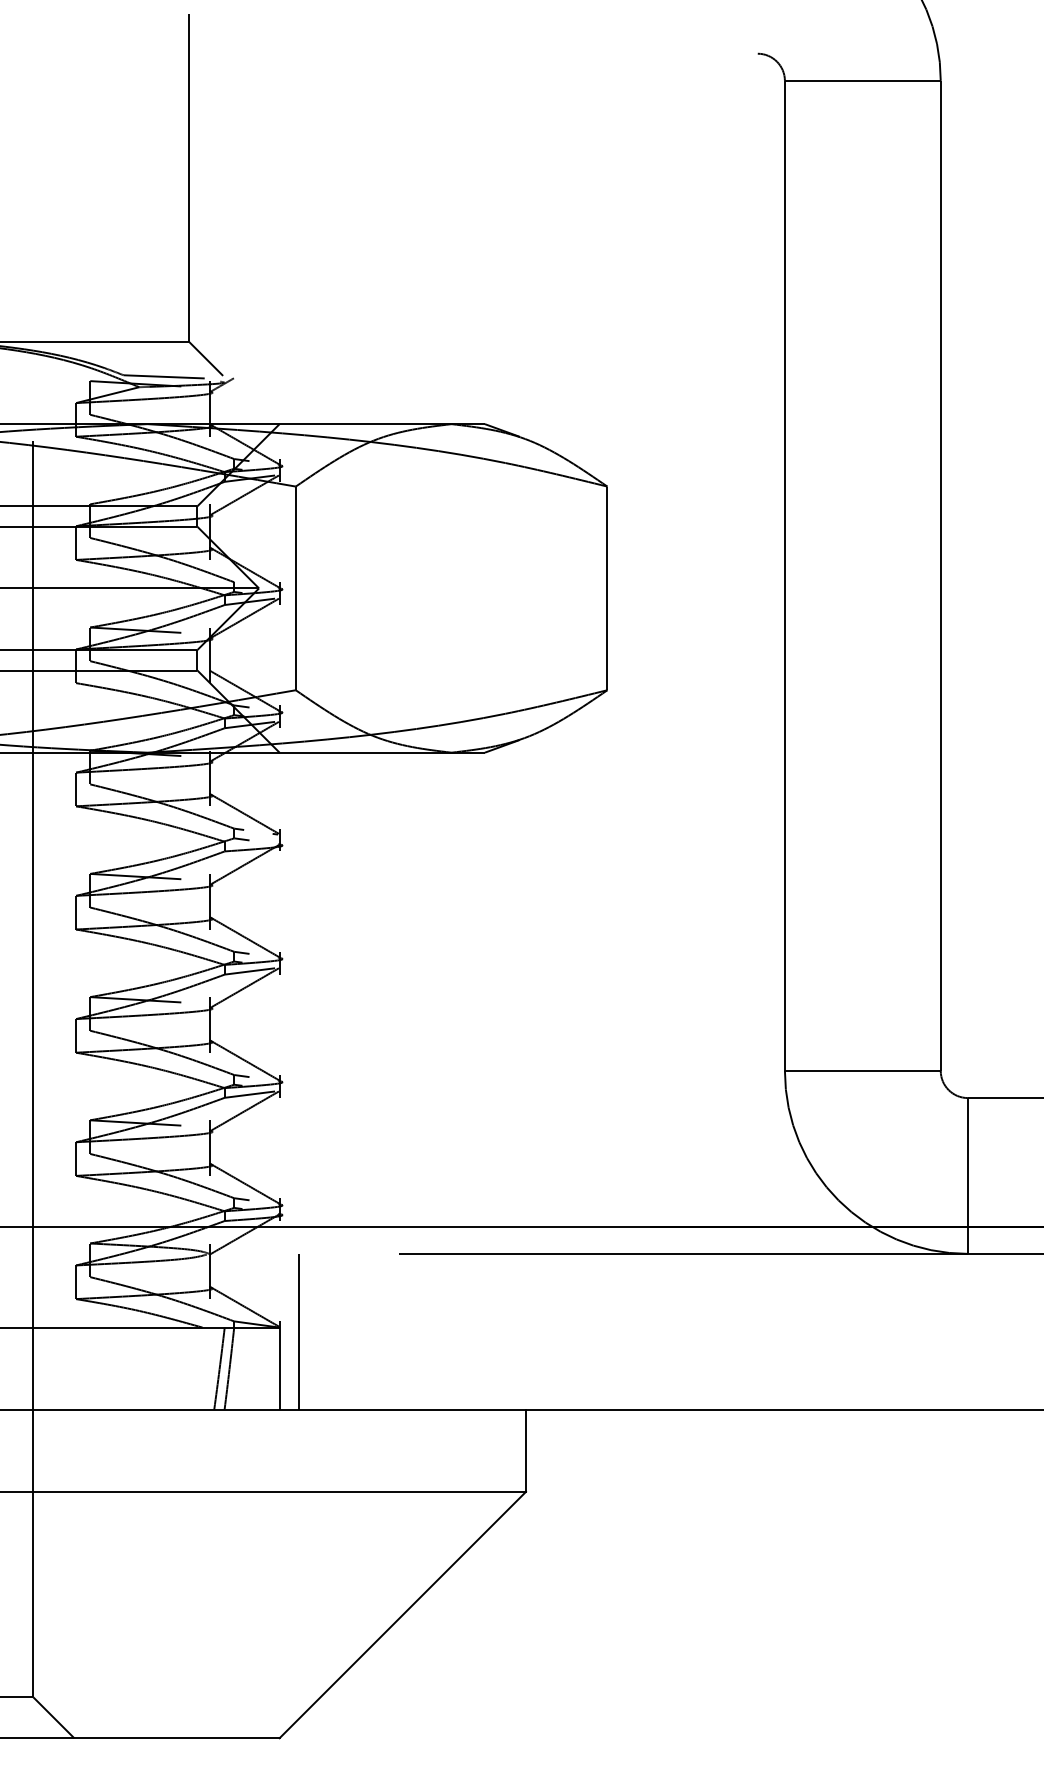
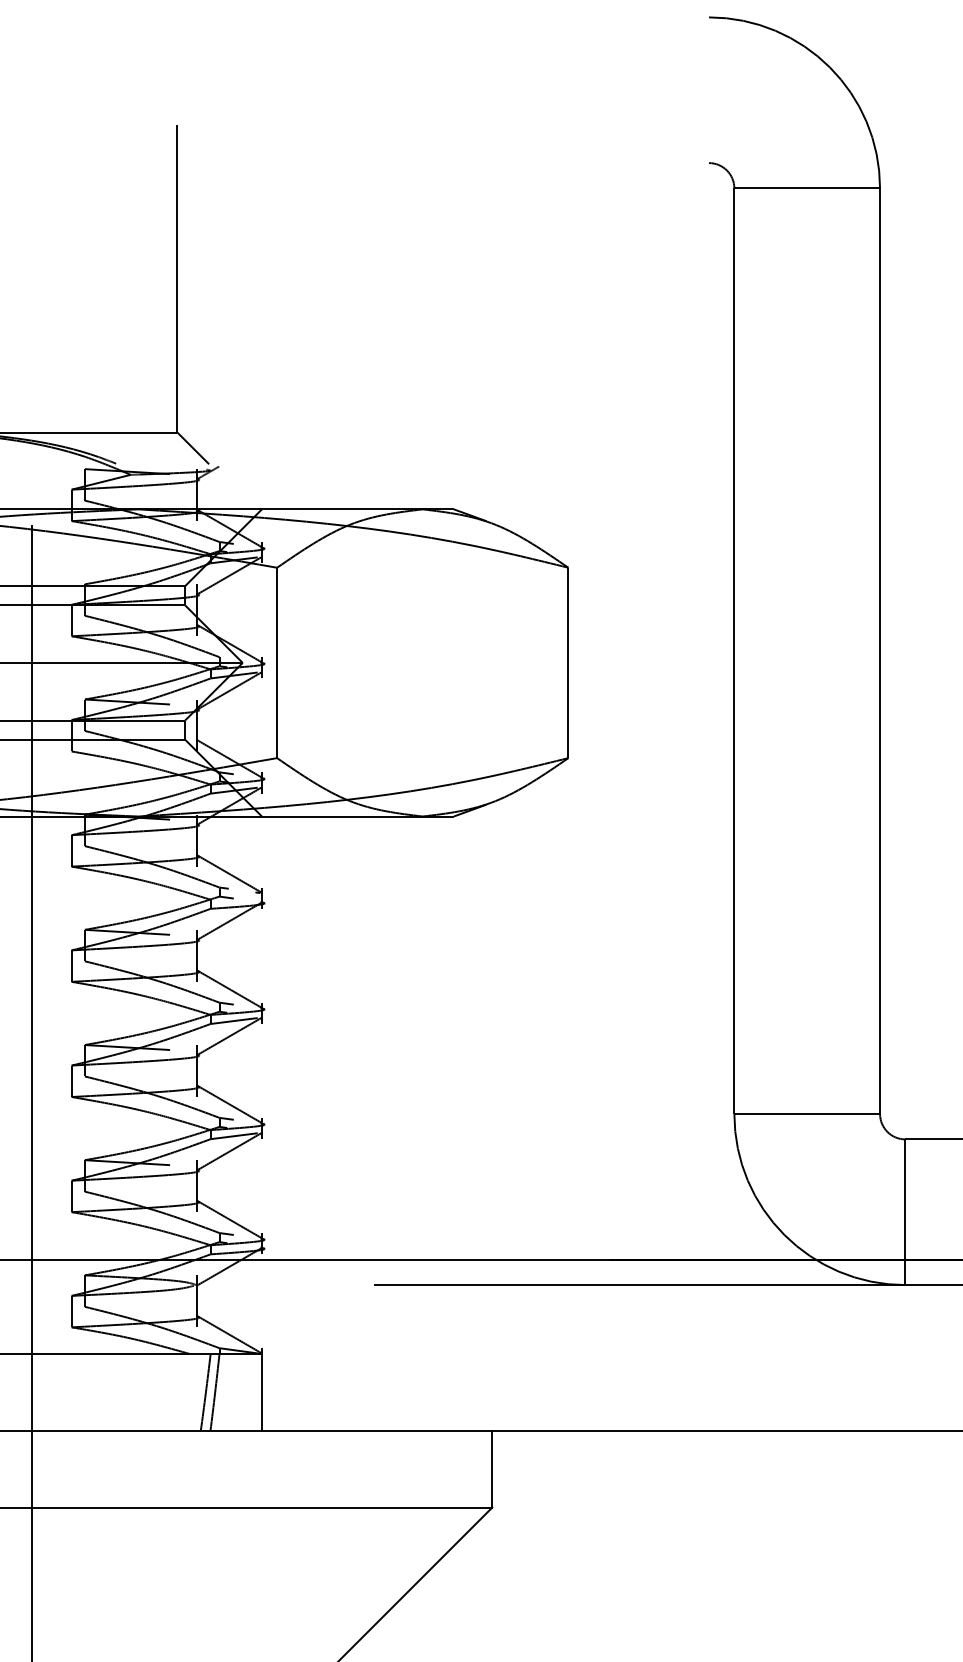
line: (163, 376) -> (153, 464), removed
line: (299, 1331) -> (280, 1357), removed

